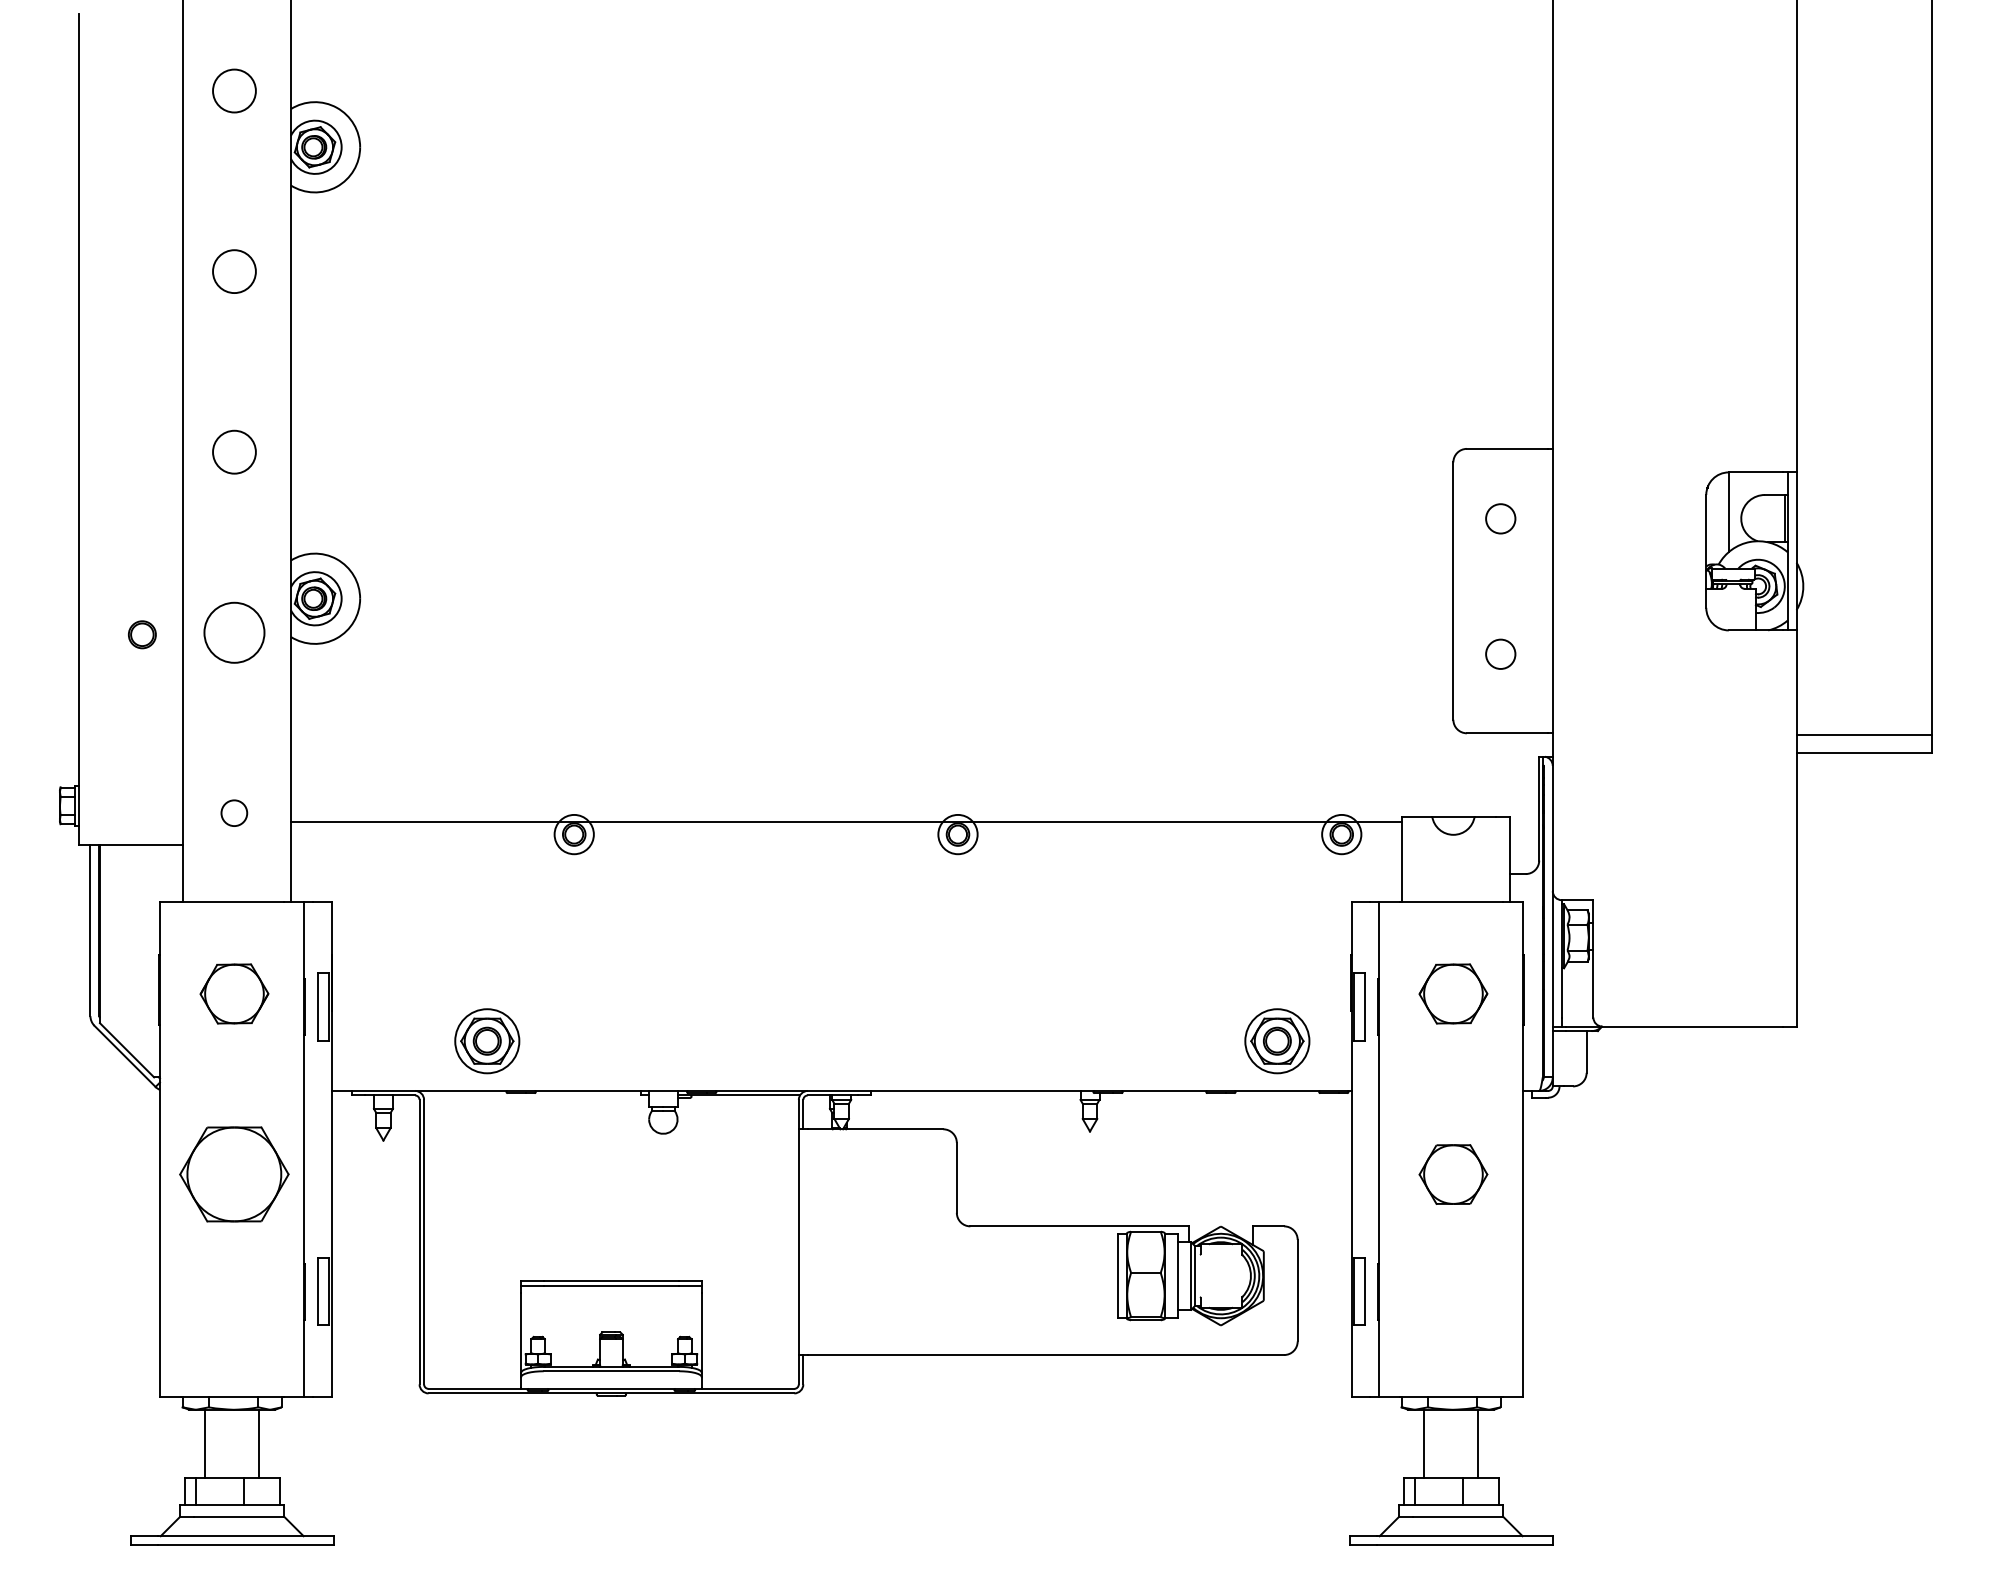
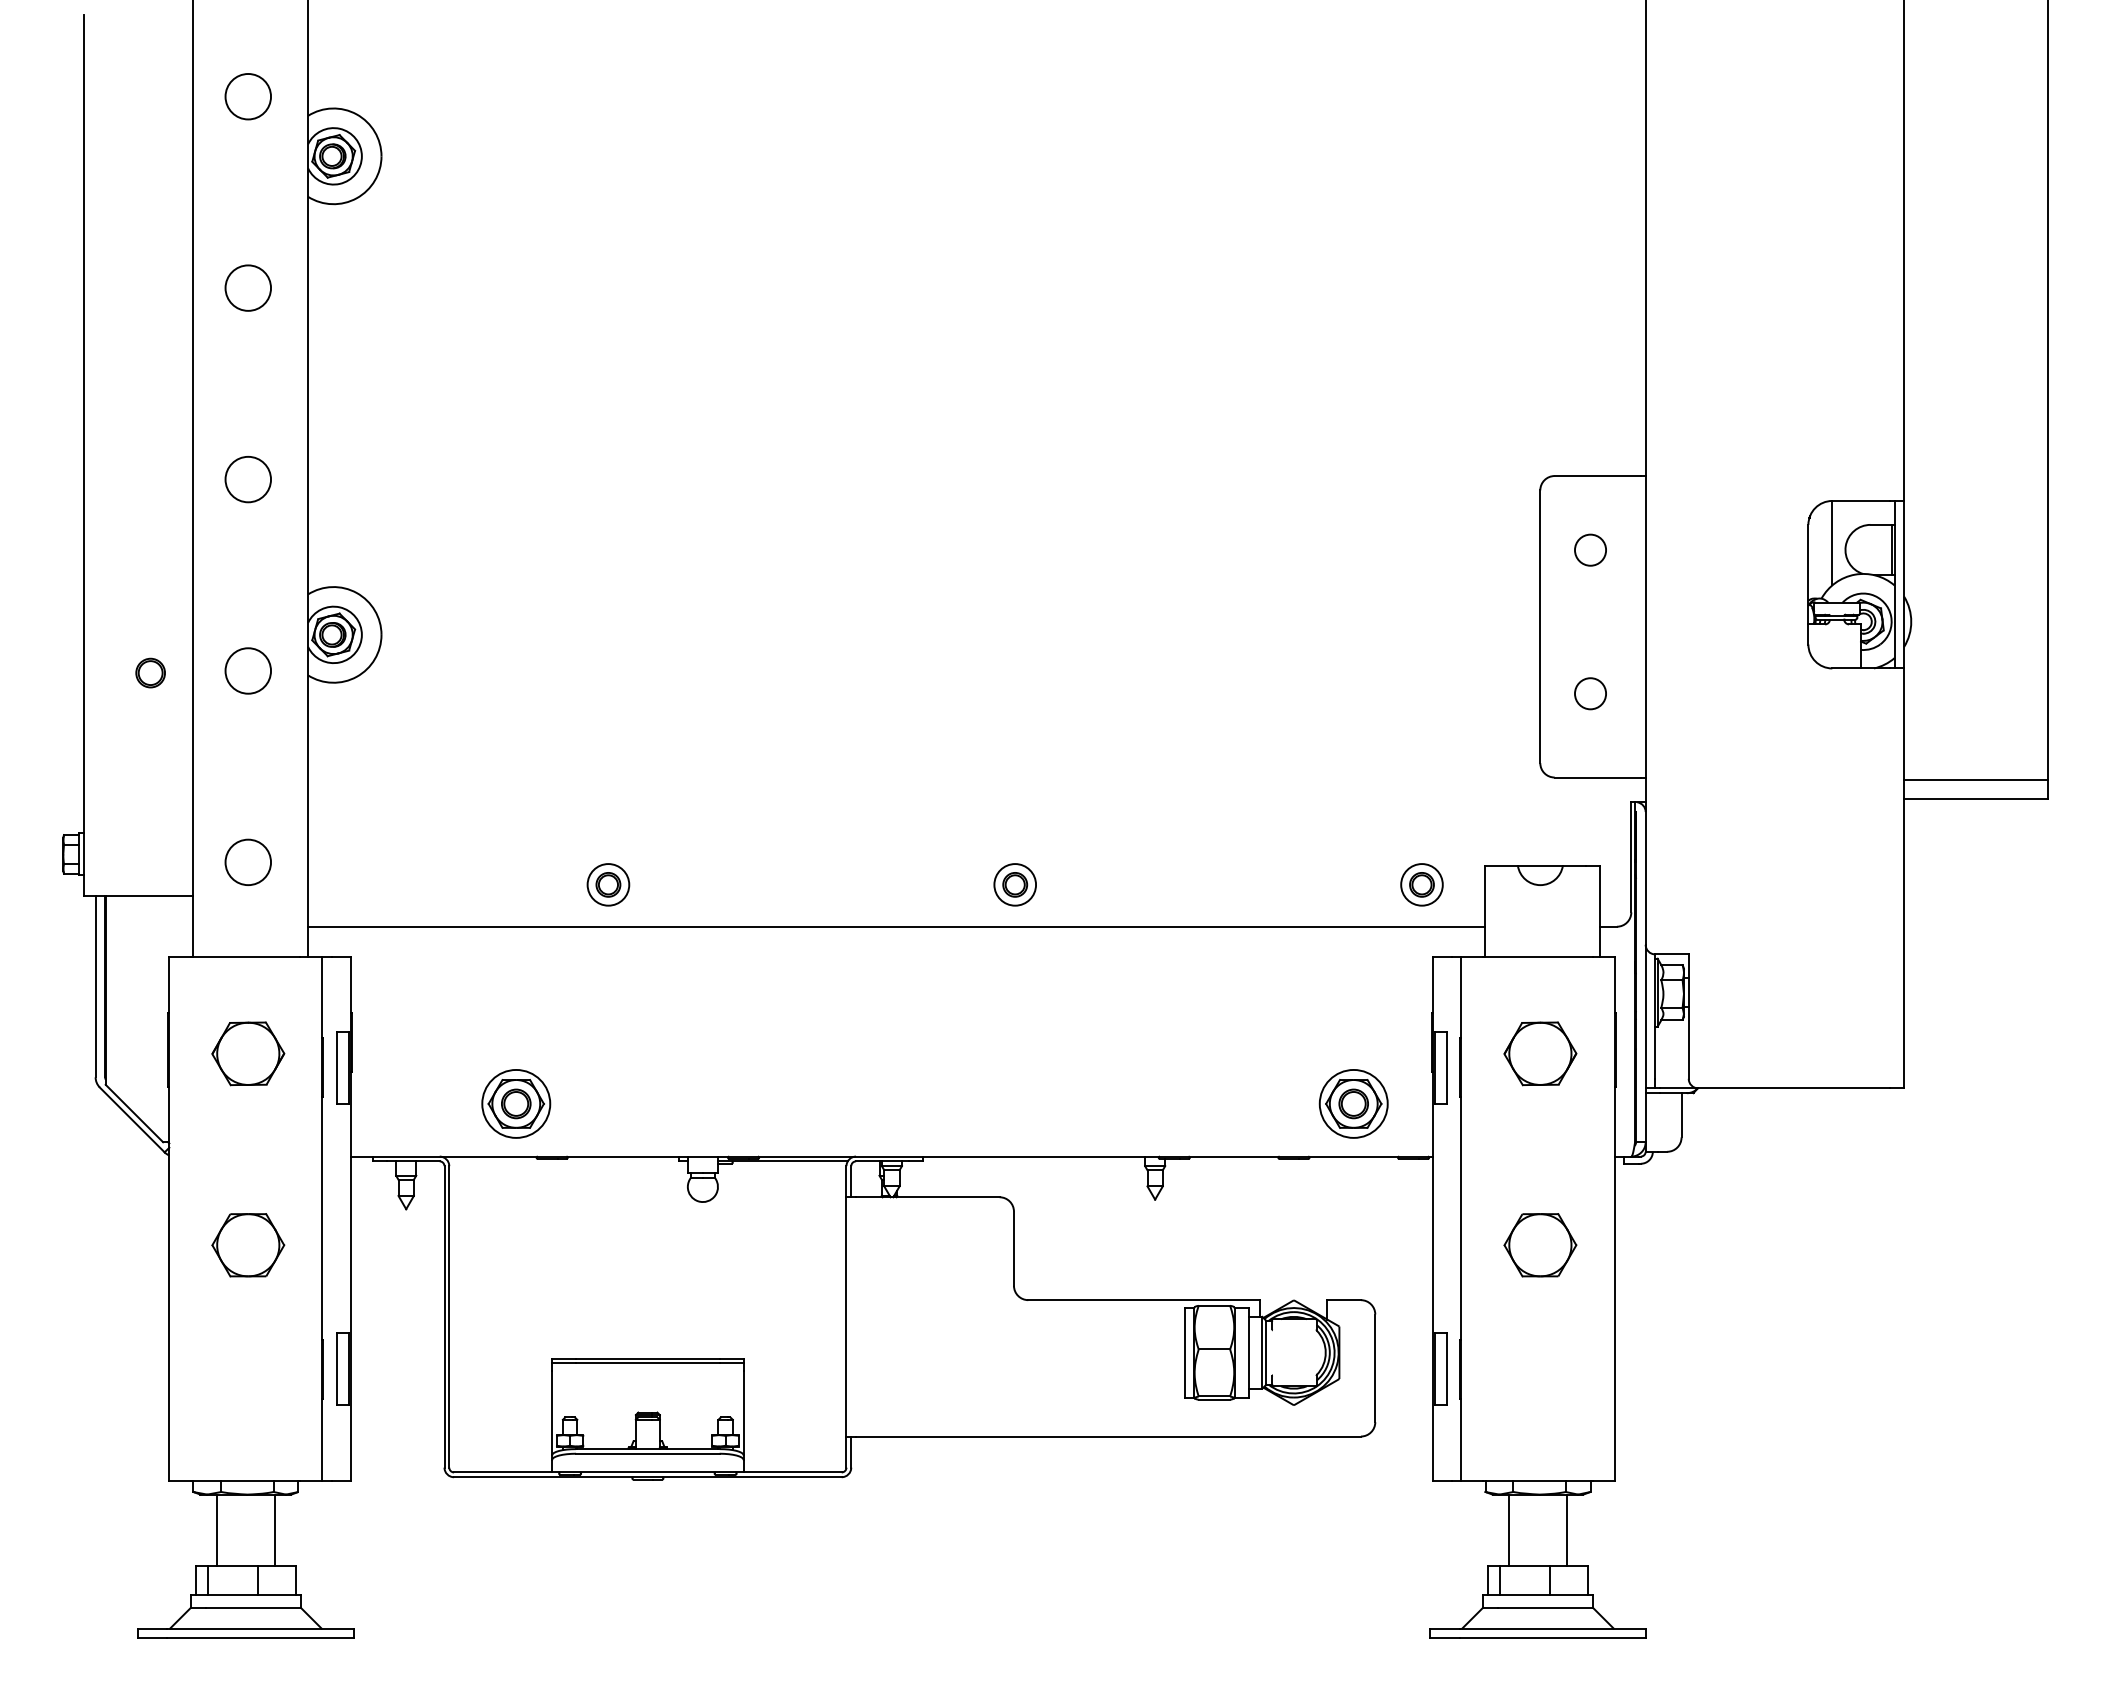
circle: (234, 632) -> (248, 670), size x0.71
circle: (233, 812) -> (247, 861), size x1.67
line: (845, 821) -> (896, 926), moved
part: (234, 1174) -> (248, 1245), size x0.62

